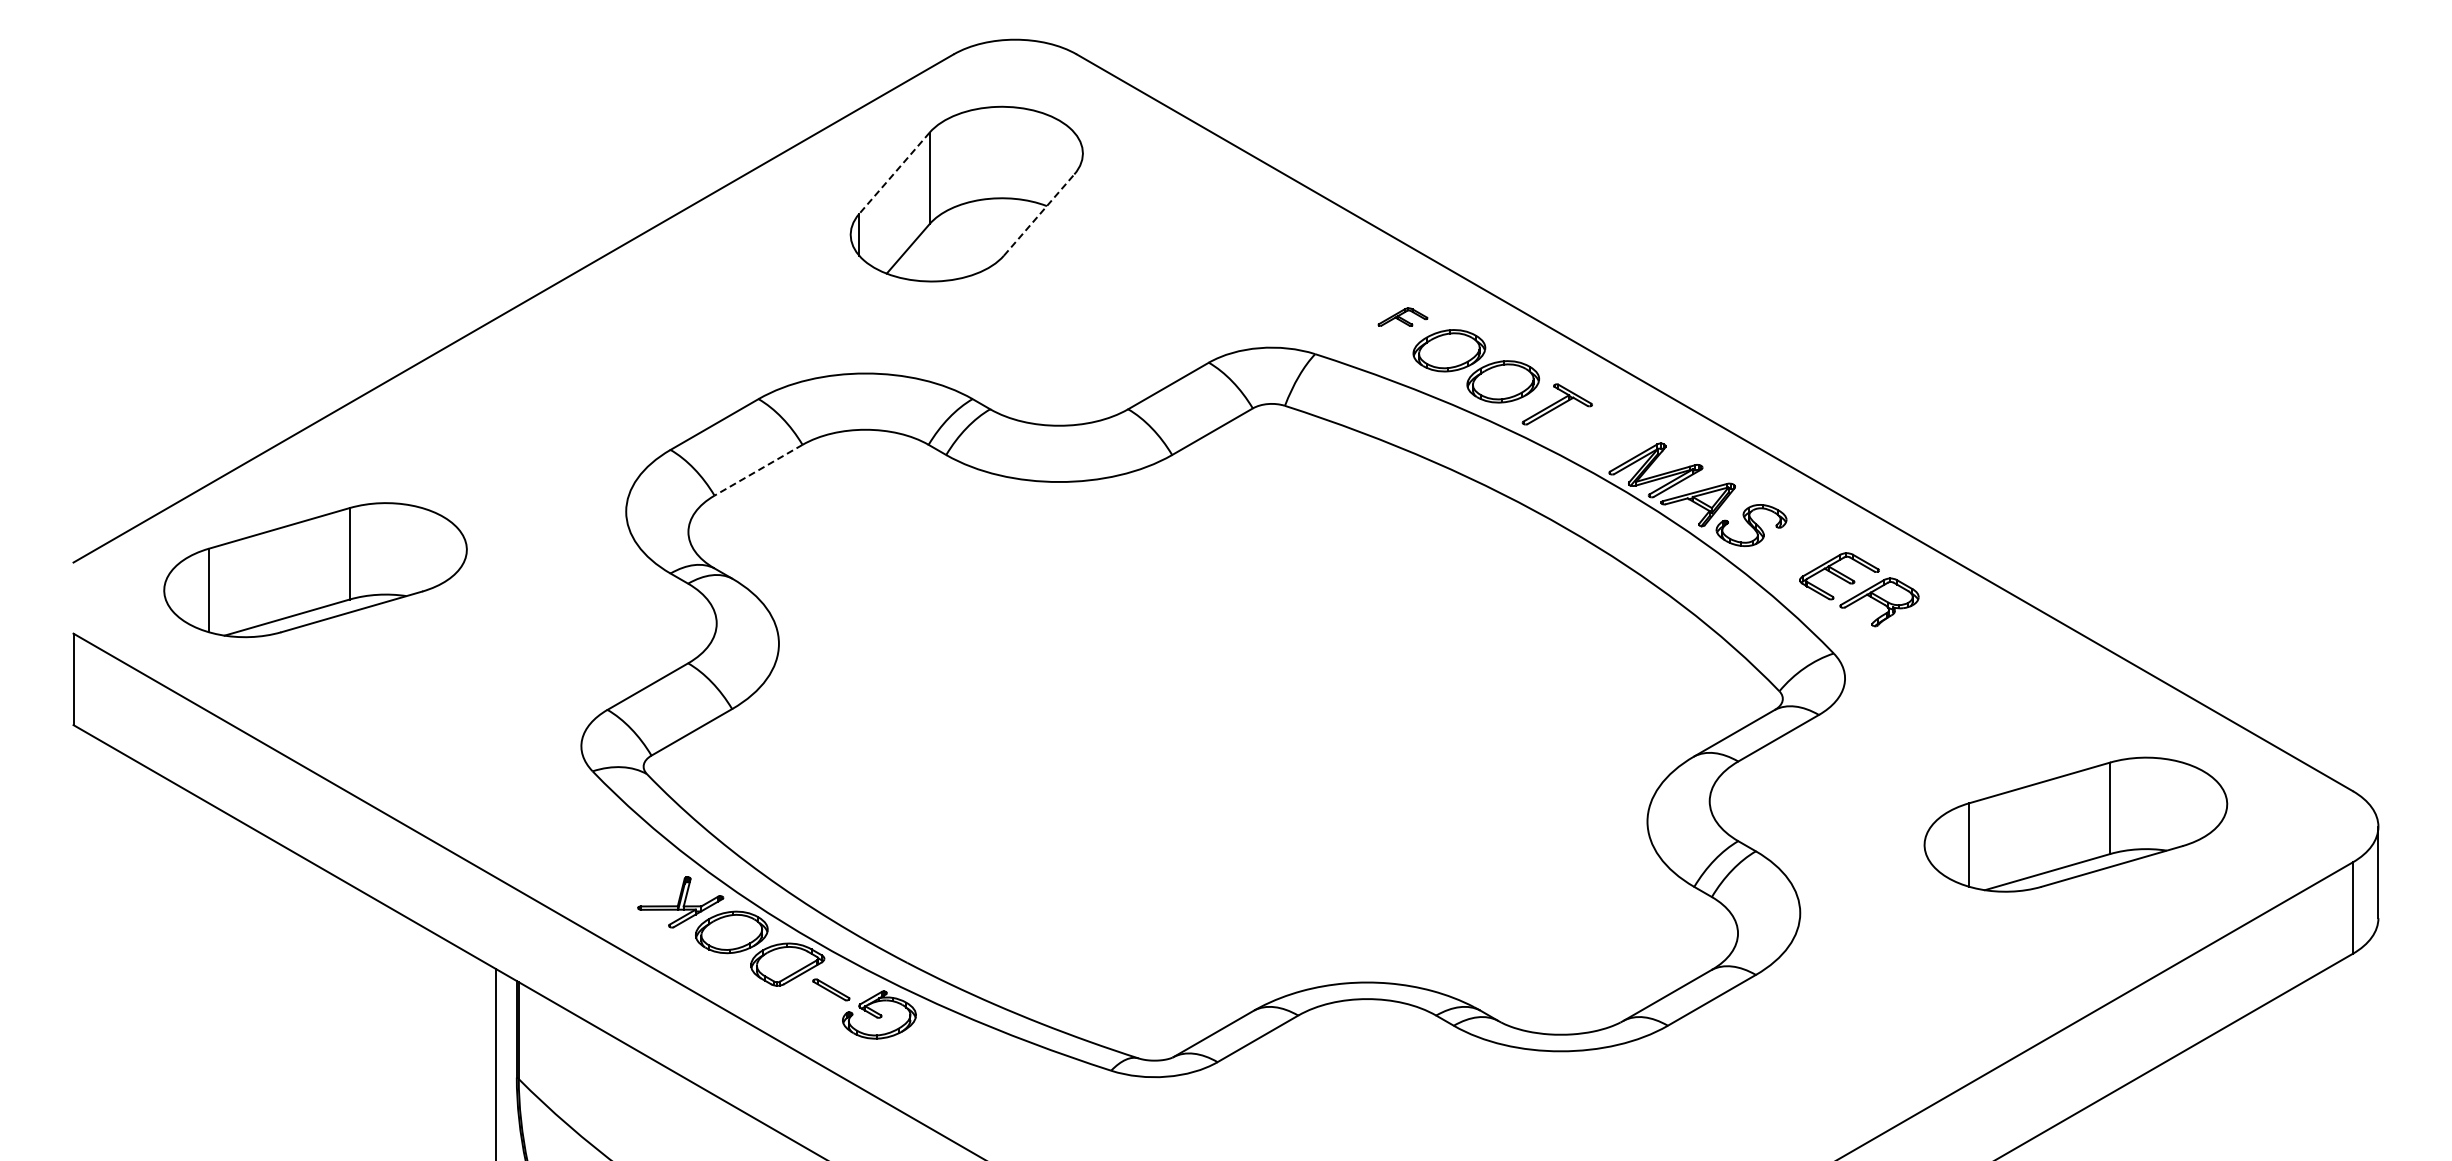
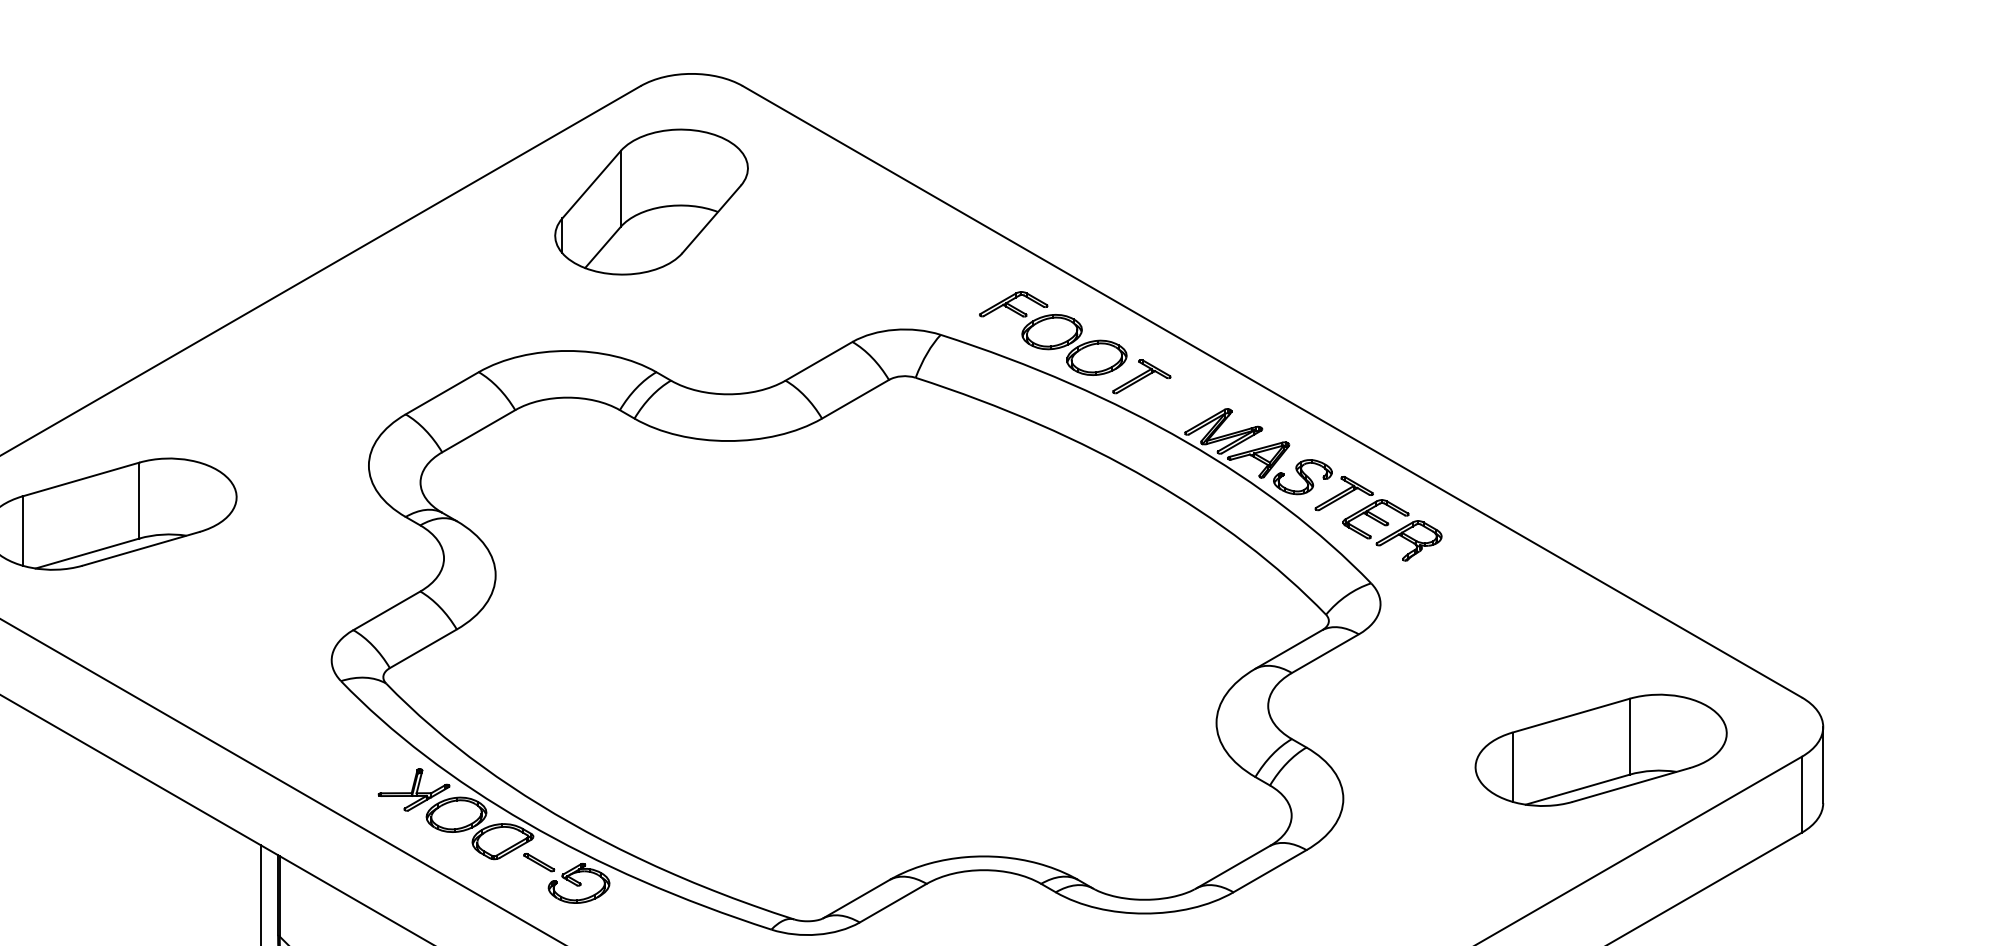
line: (894, 173) -> (591, 184), dashed -> solid
line: (1039, 215) -> (711, 219), dashed -> solid
part: (1402, 316) -> (1013, 303), size x1.67
line: (758, 470) -> (478, 431), dashed -> solid
part: (1800, 545) -> (1343, 493), added
part: (2075, 824) -> (1600, 750), moved

